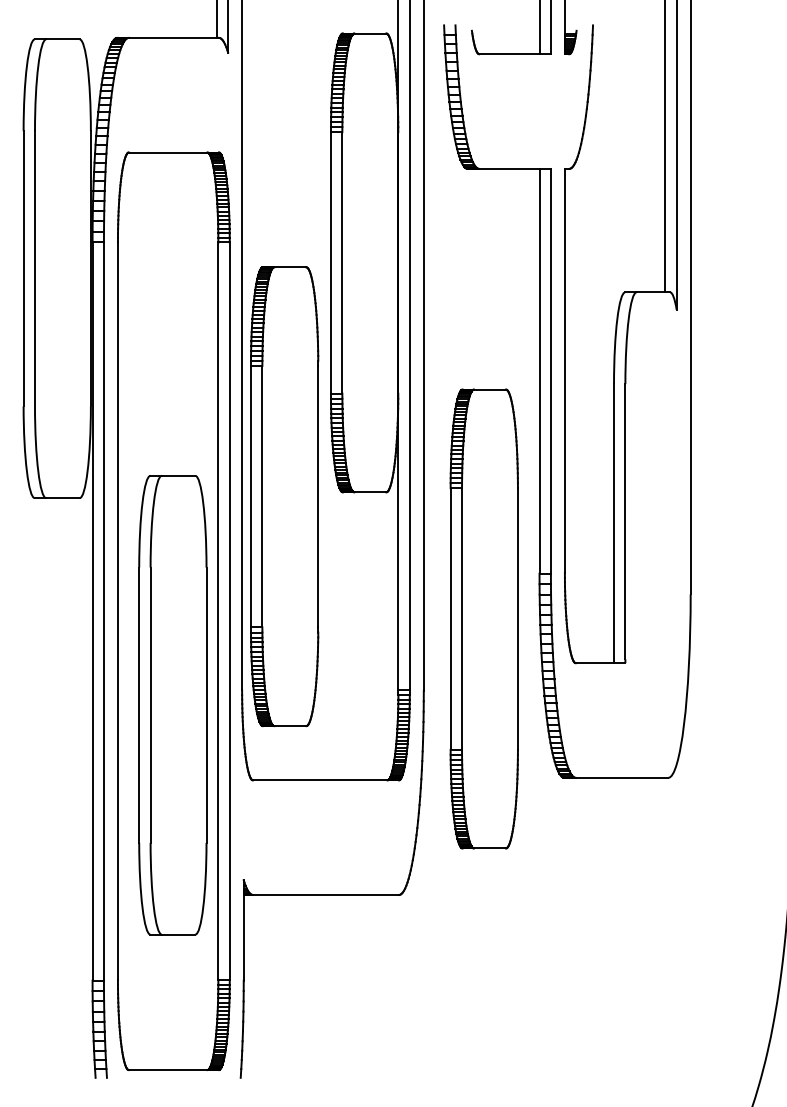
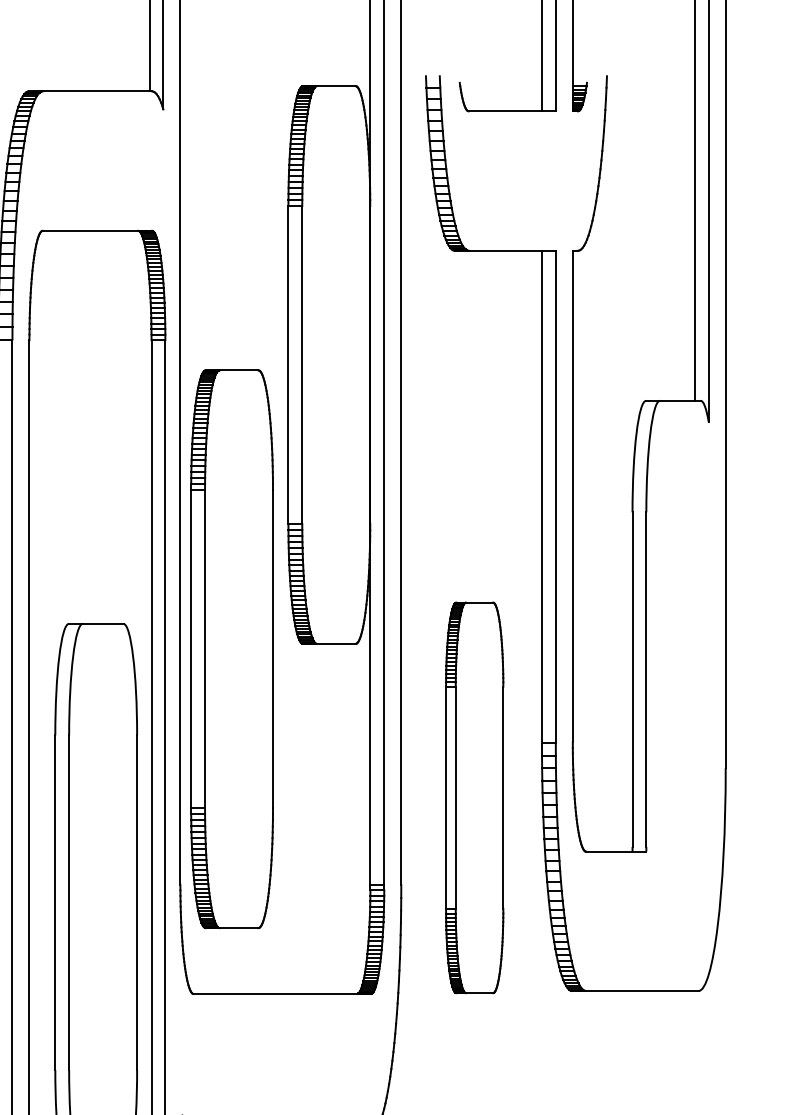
part: (483, 618) -> (473, 797), size x0.7

